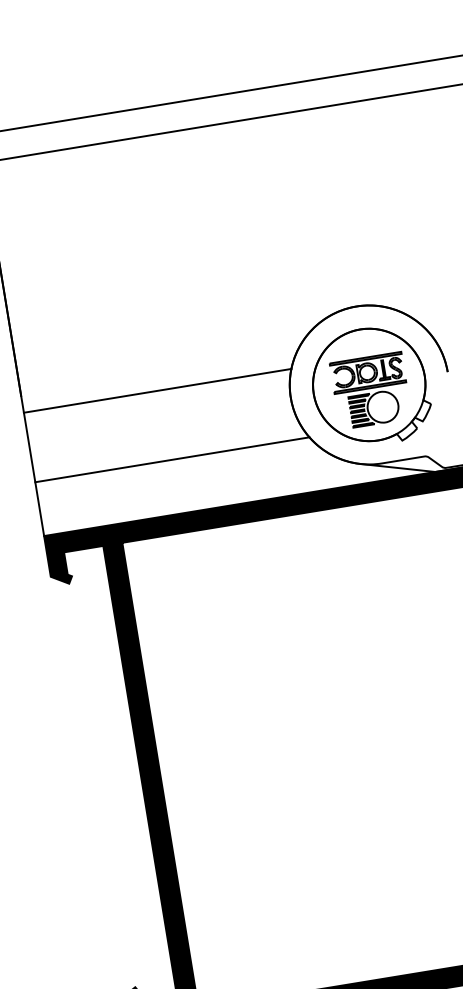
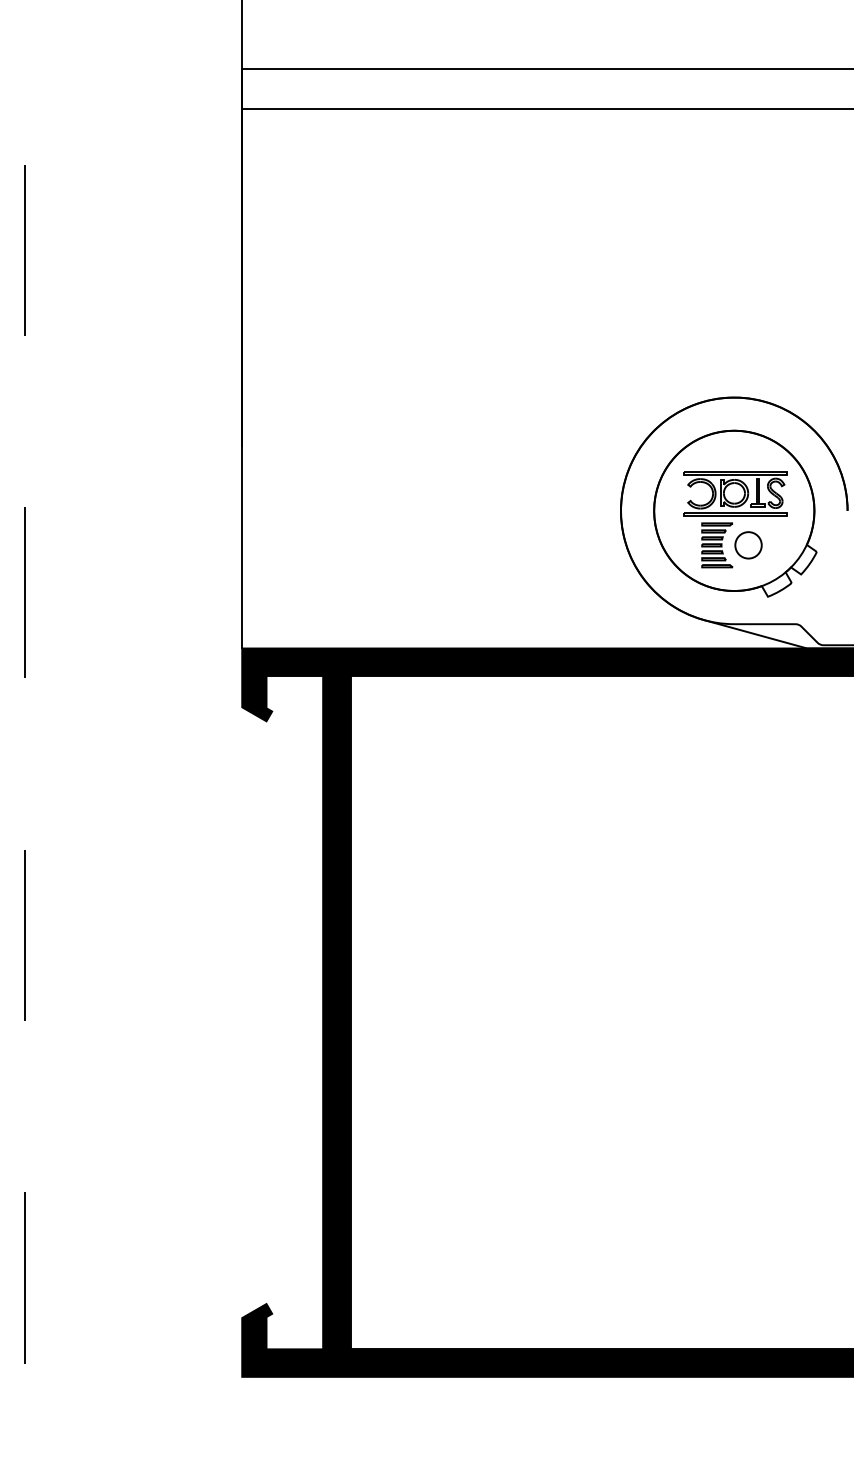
line: (157, 390) -> (435, 470), removed
circle: (383, 407) -> (748, 545), size x0.6
line: (172, 459) -> (440, 570), removed

